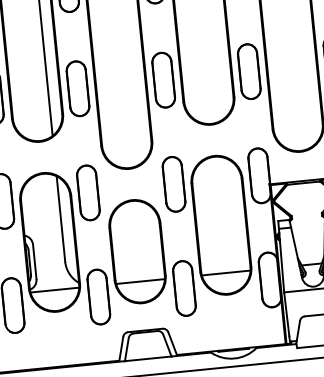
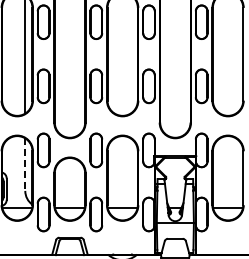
line: (61, 220) -> (25, 165), solid -> dashed

